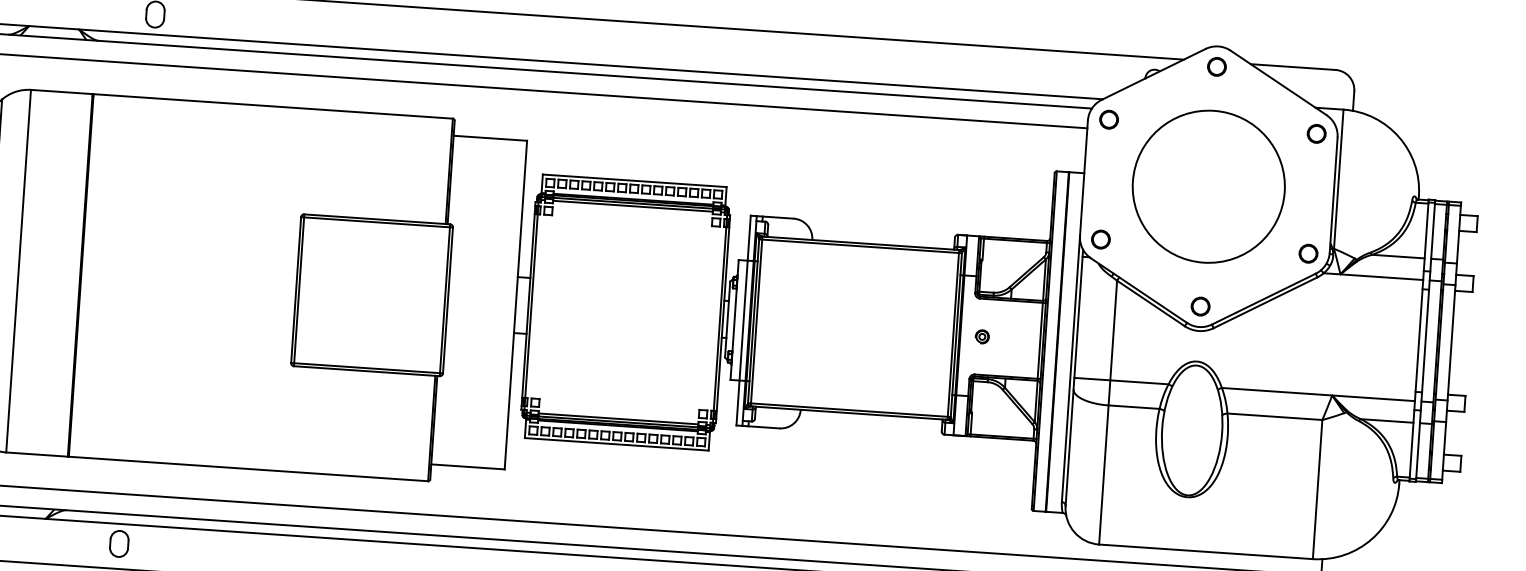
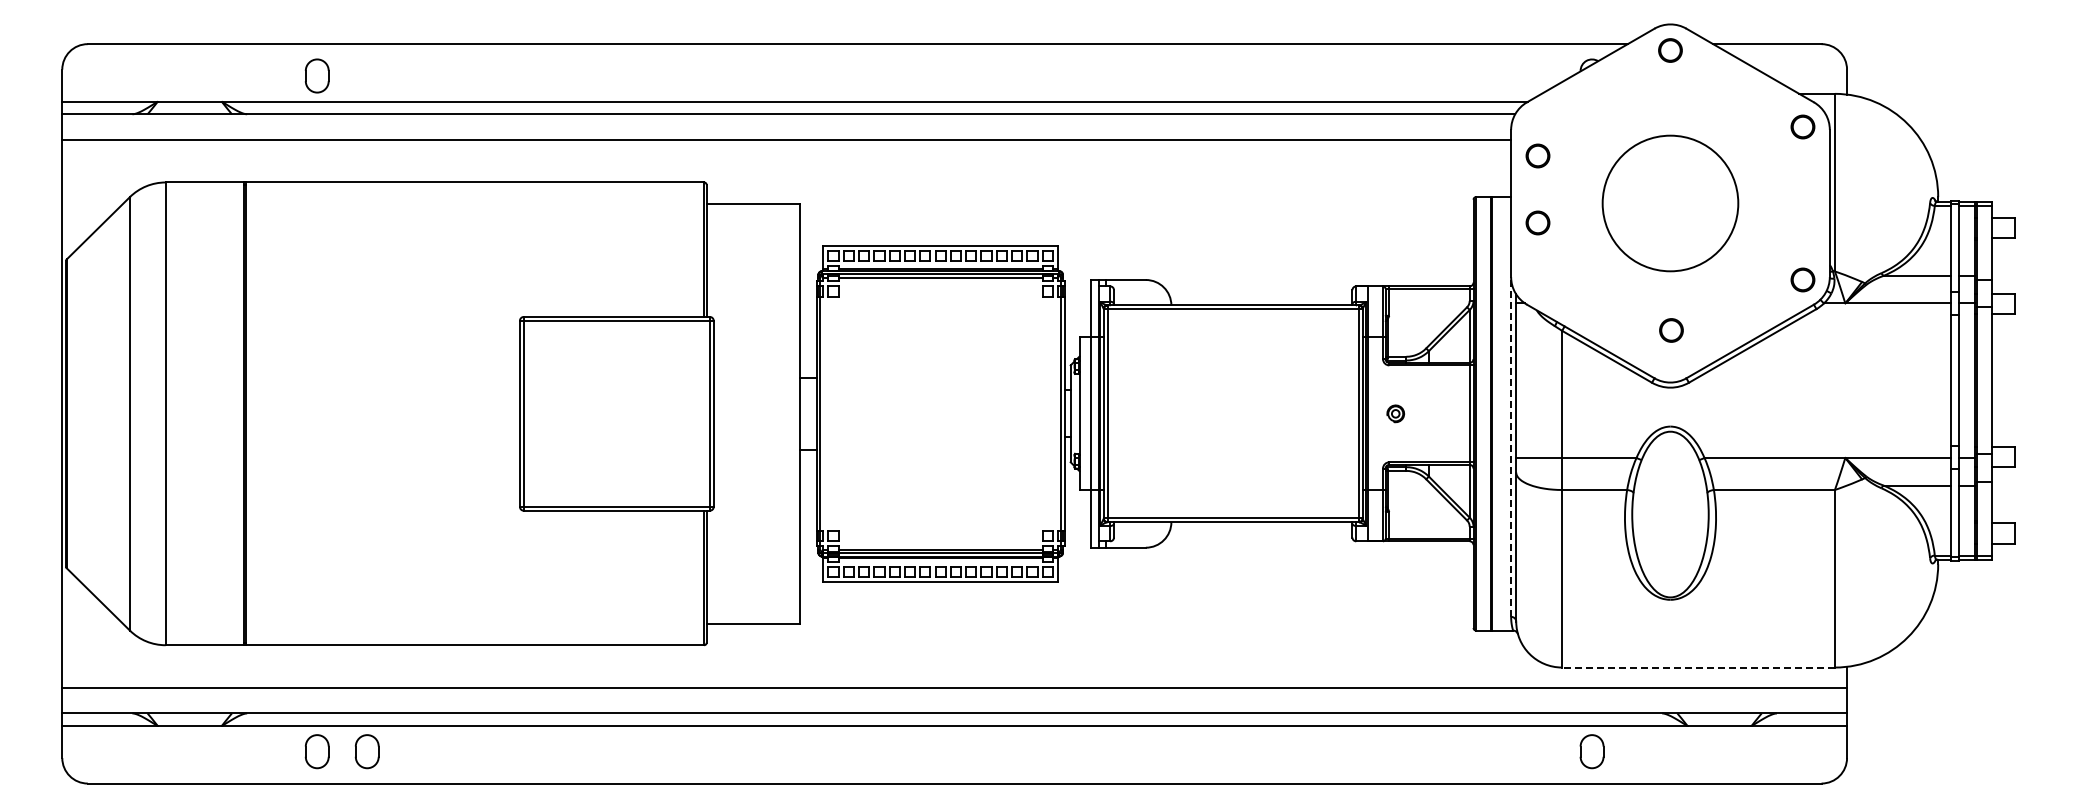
part: (1108, 119) -> (1537, 155), moved
circle: (1208, 186) -> (1670, 203), size x0.7
part: (1100, 239) -> (1537, 222), moved
circle: (1200, 306) -> (1671, 330), moved
line: (1071, 369) -> (1511, 447), solid -> dashed
part: (157, 546) -> (366, 751), added
line: (1205, 551) -> (1698, 667), solid -> dashed

